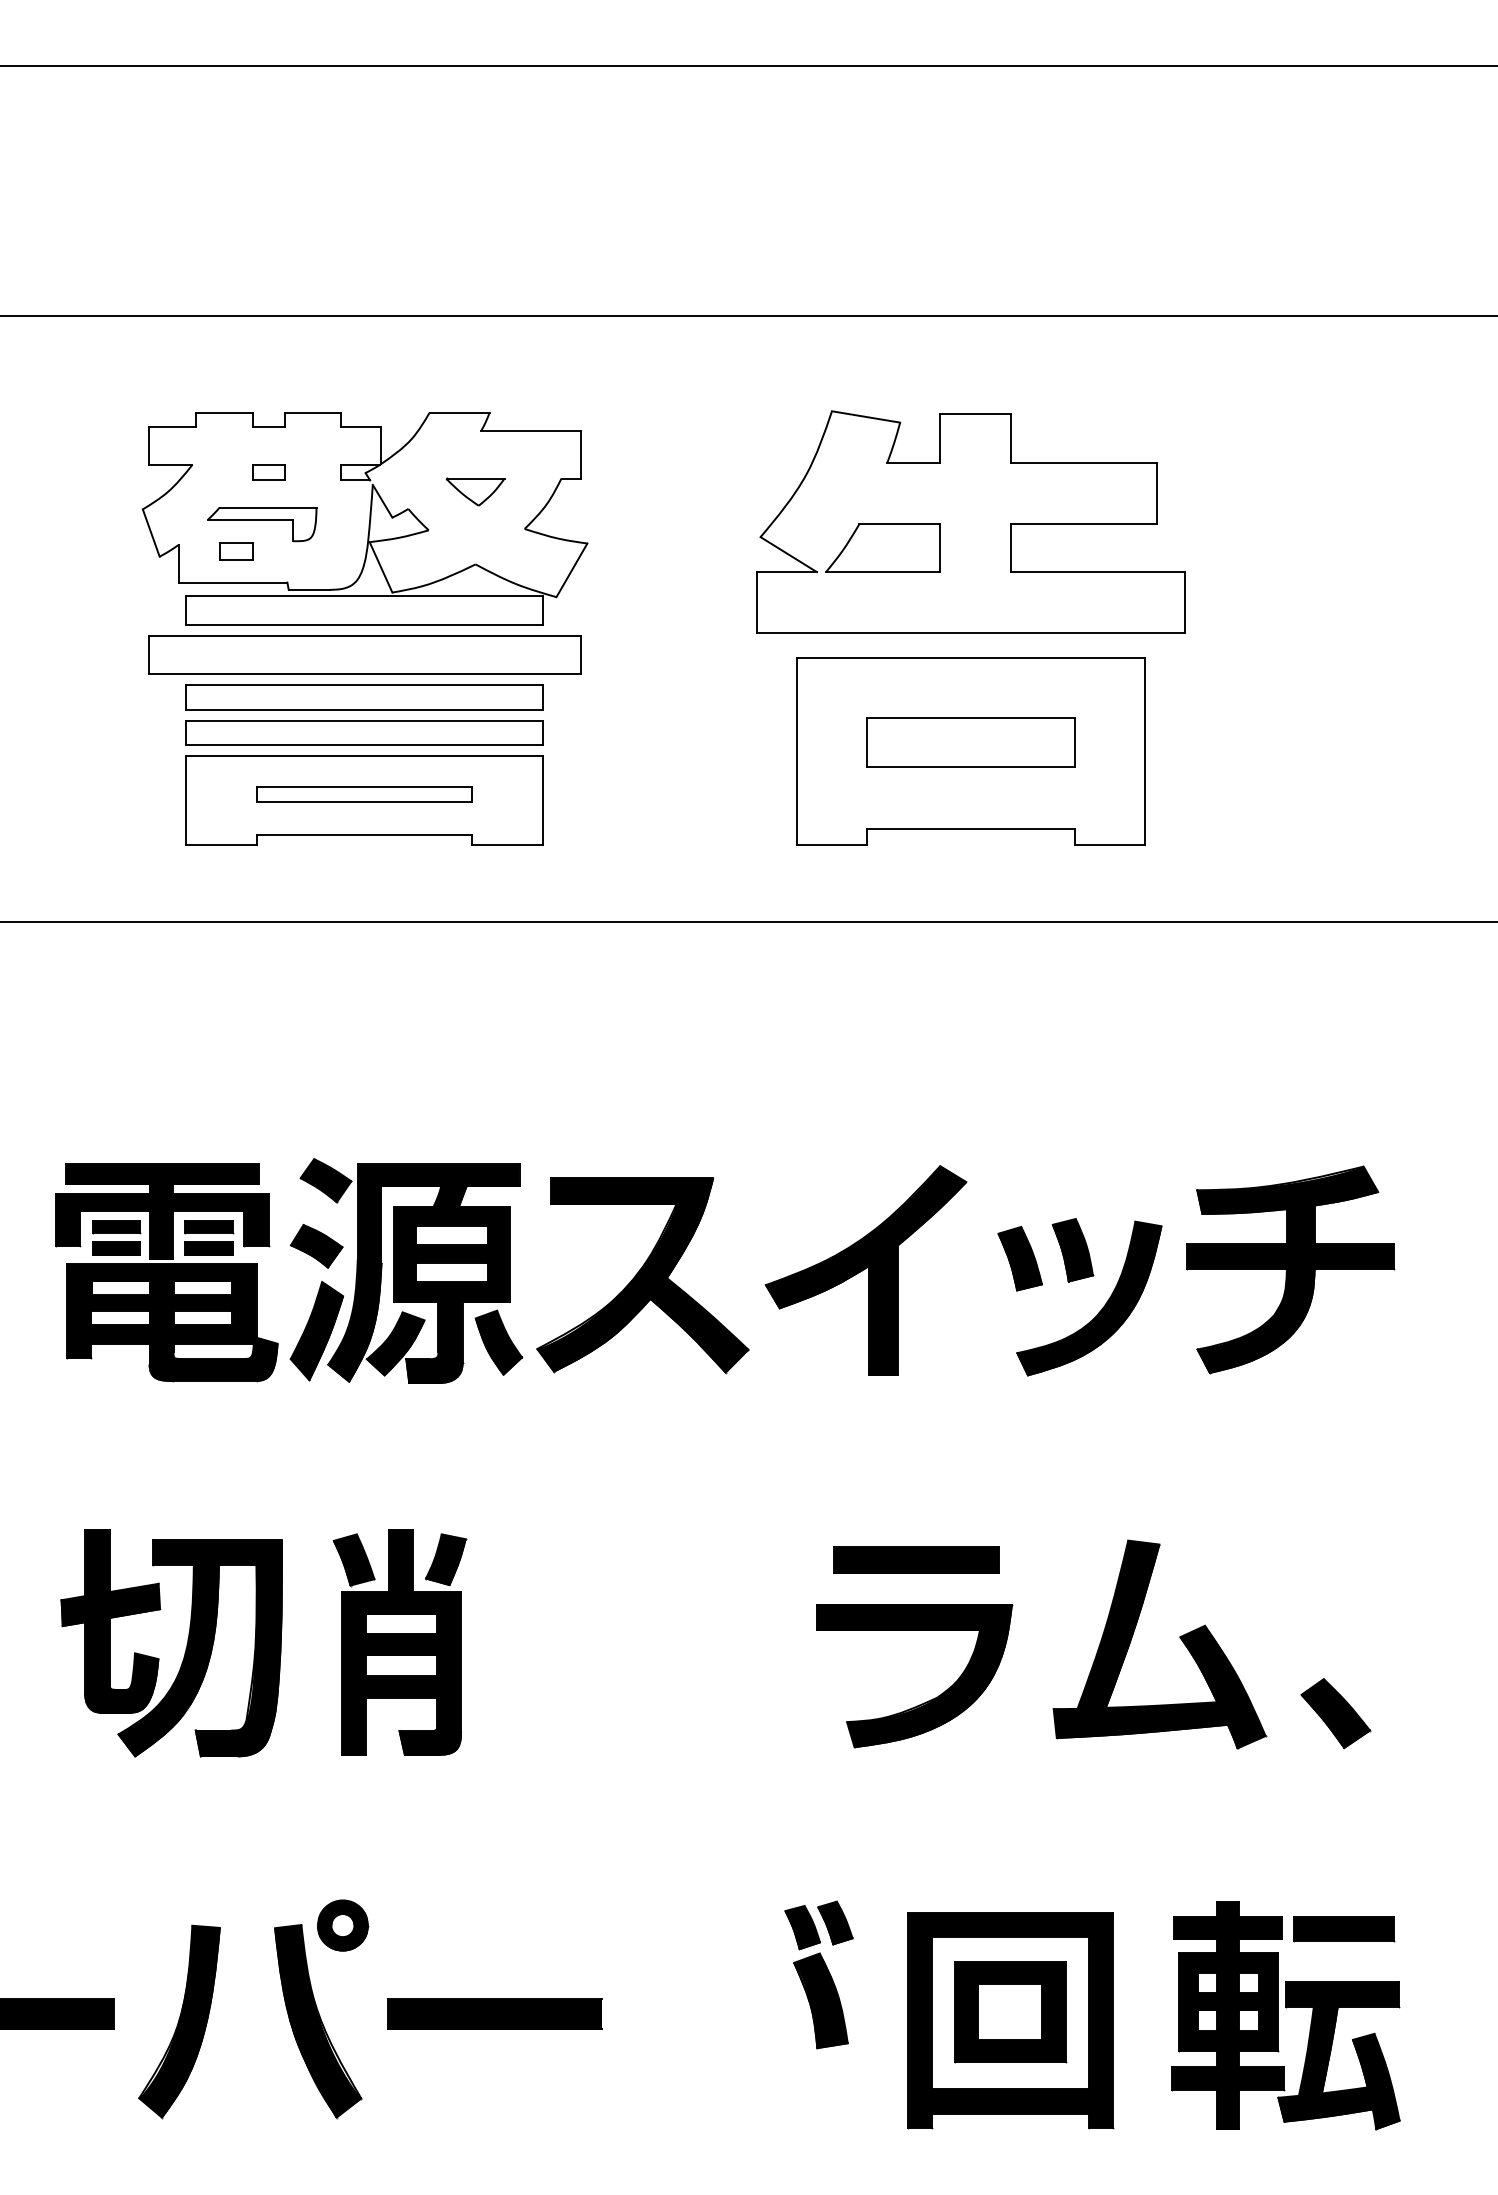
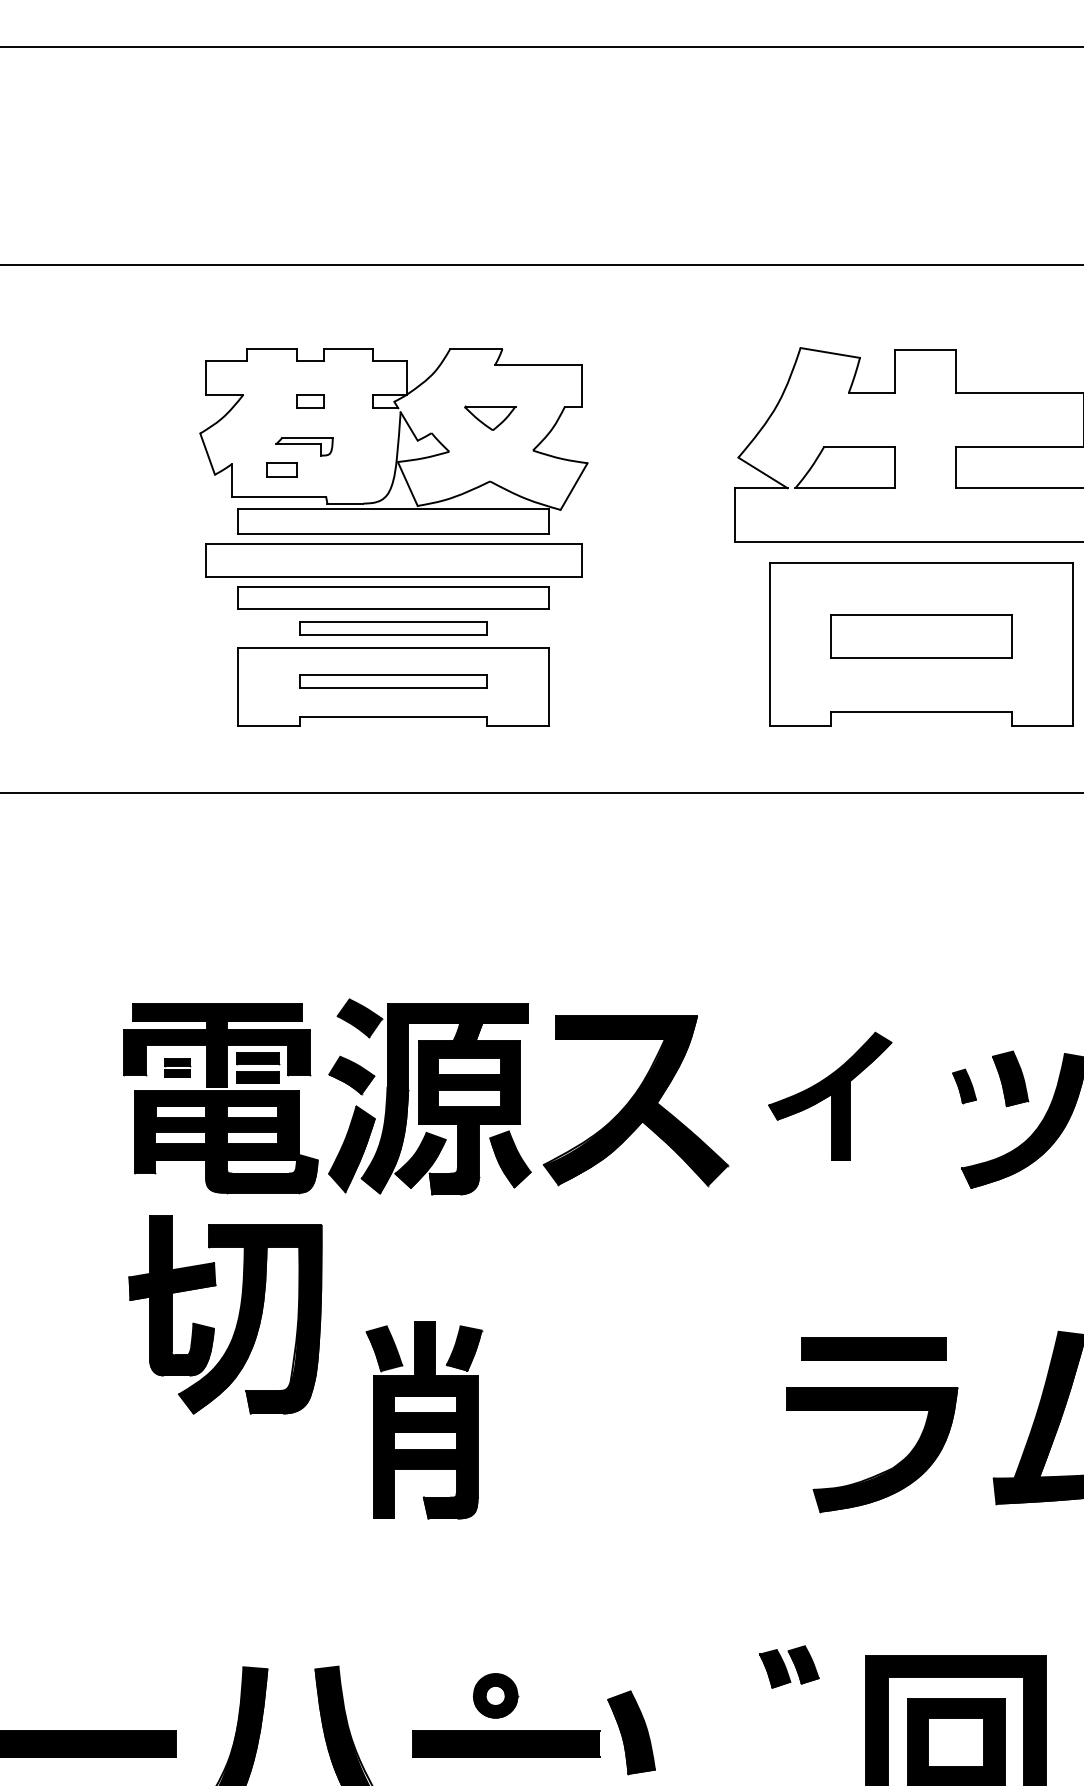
part: (262, 524) -> (304, 446), size x0.6
part: (364, 732) -> (393, 627), size x0.6
part: (116, 1237) -> (177, 1067), size x0.6
part: (1019, 1258) -> (963, 1086), size x0.6
part: (865, 1270) -> (829, 1096), size x0.7
part: (185, 1648) -> (237, 1319), moved
part: (343, 1925) -> (496, 1695), moved
part: (820, 2000) -> (631, 1732), moved

